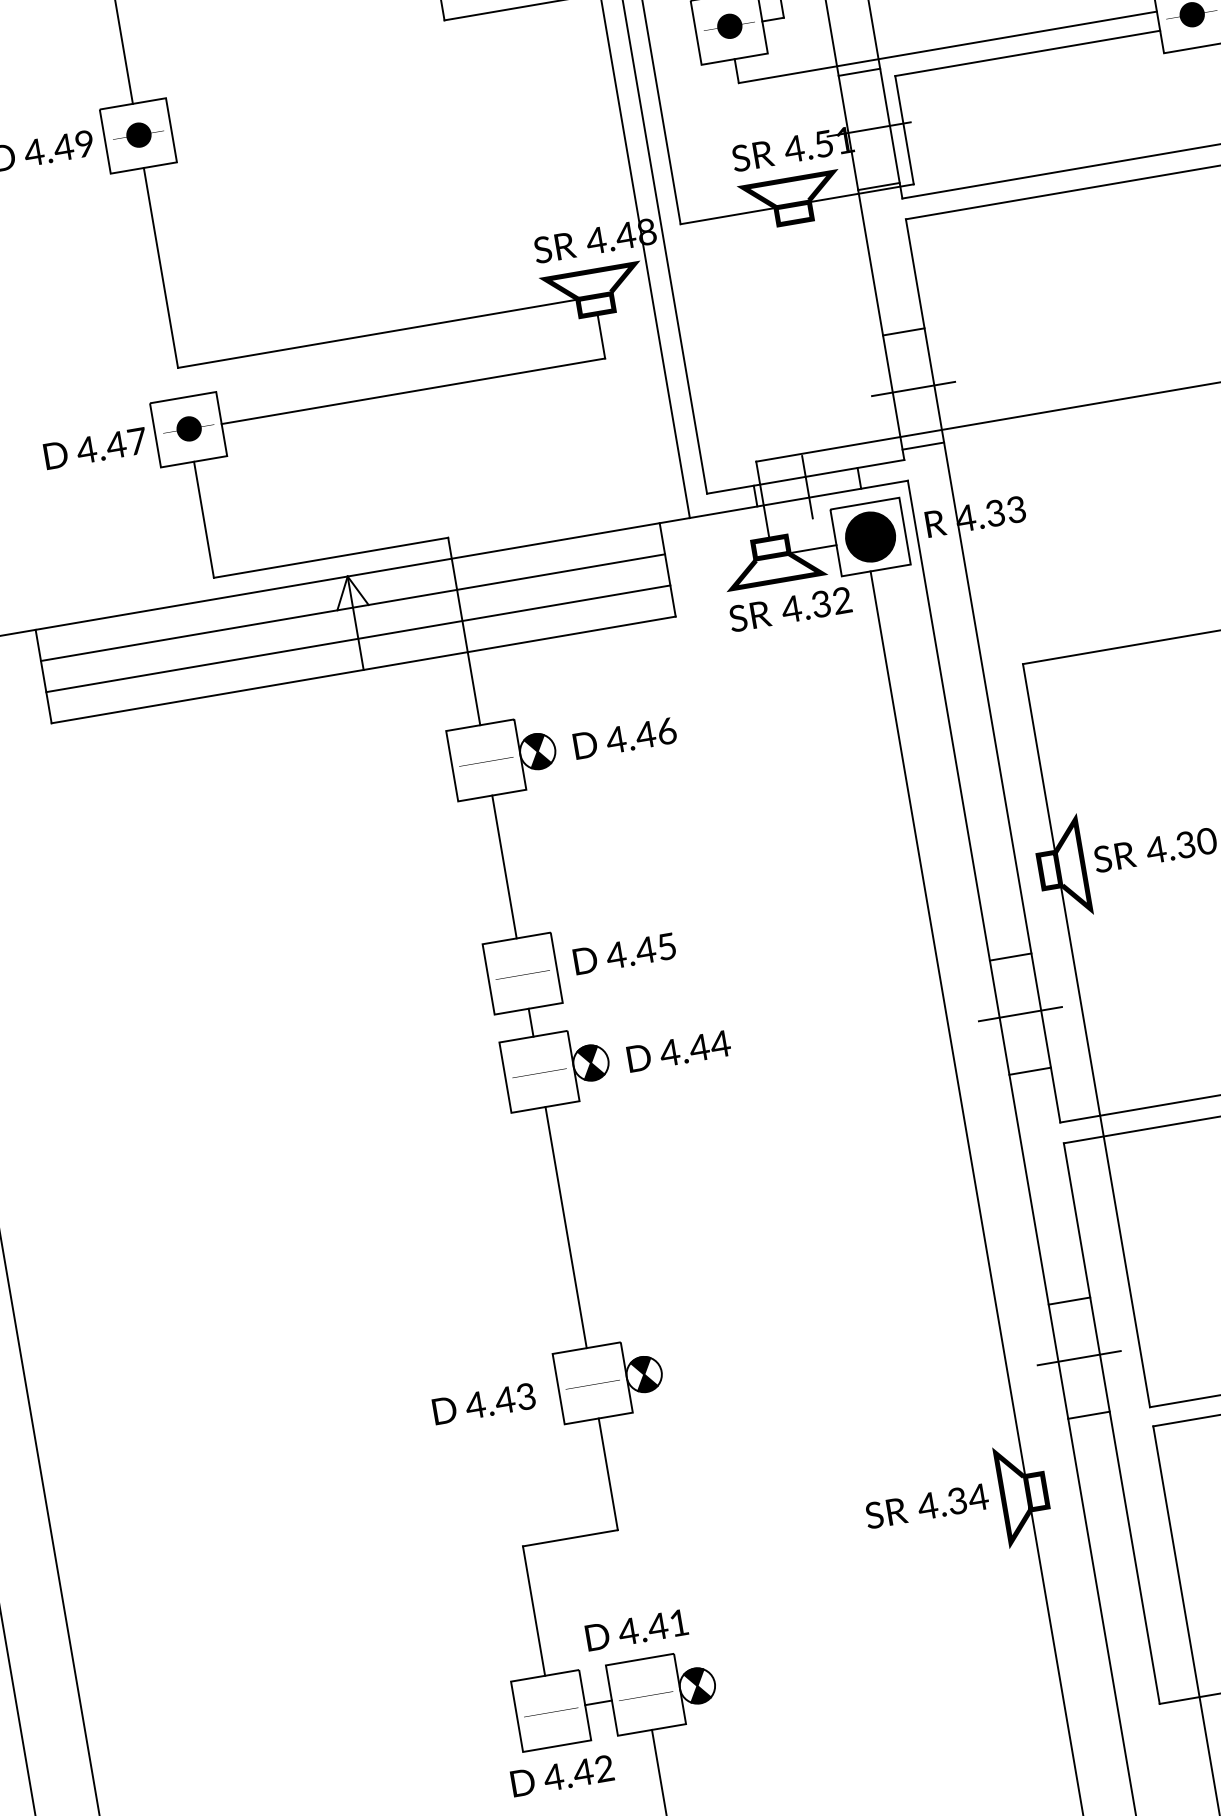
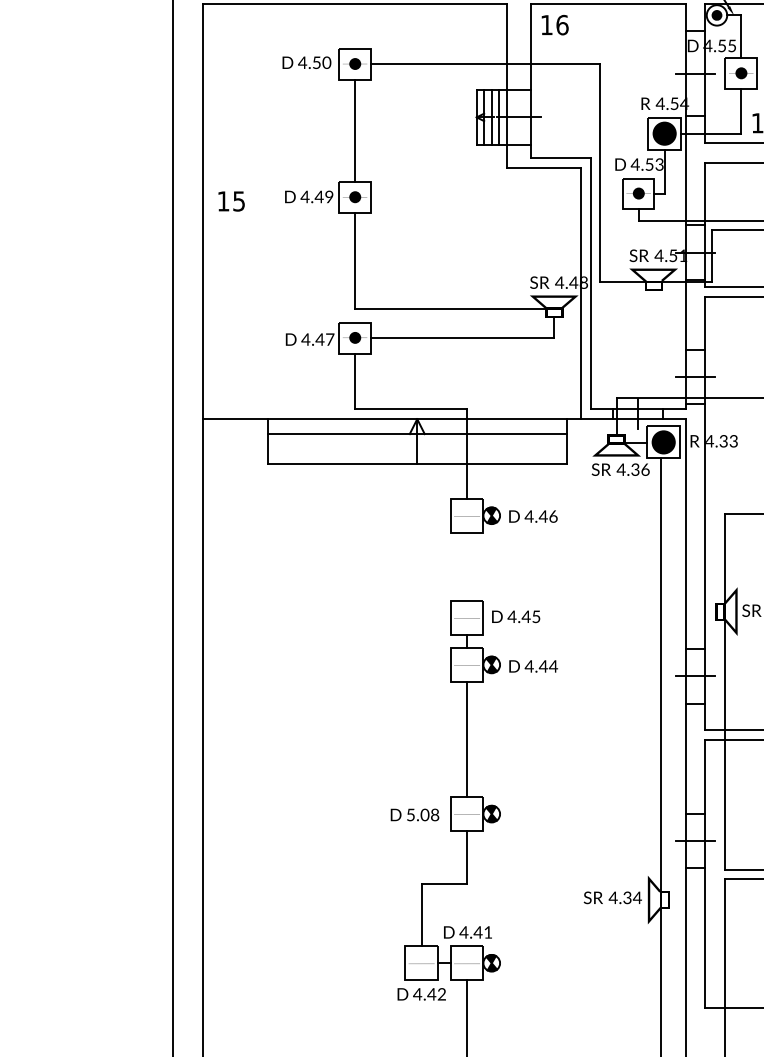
text: (842, 600) -> (645, 469), 4.32 -> 4.36
line: (356, 640) -> (416, 449), removed
line: (505, 866) -> (467, 566), removed
text: (499, 1400) -> (422, 814), 4.43 -> 5.08

